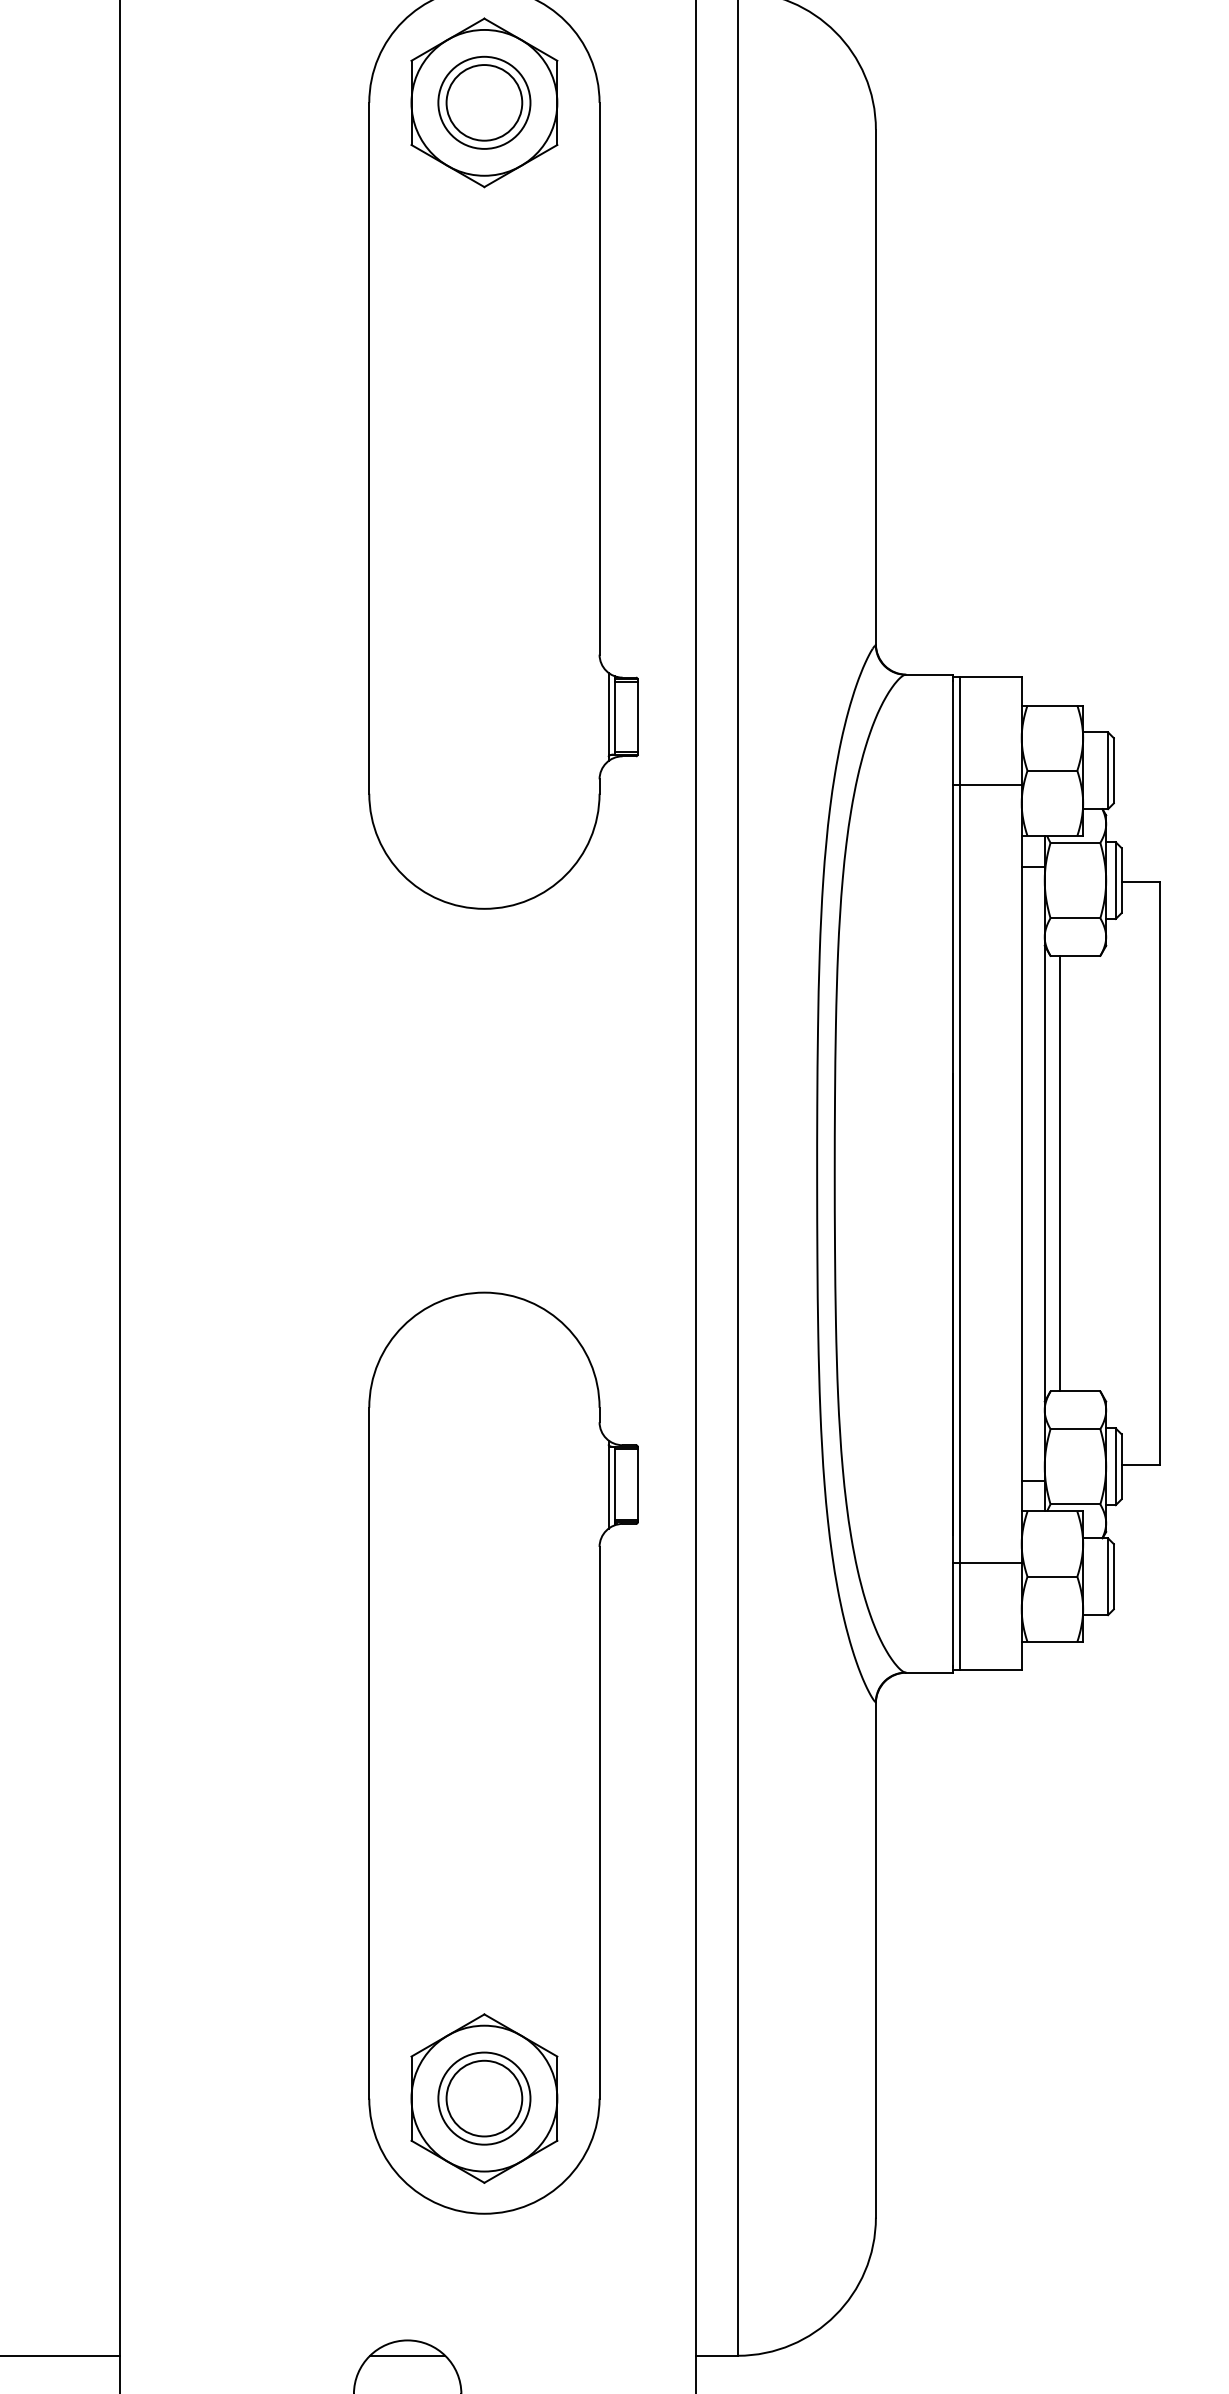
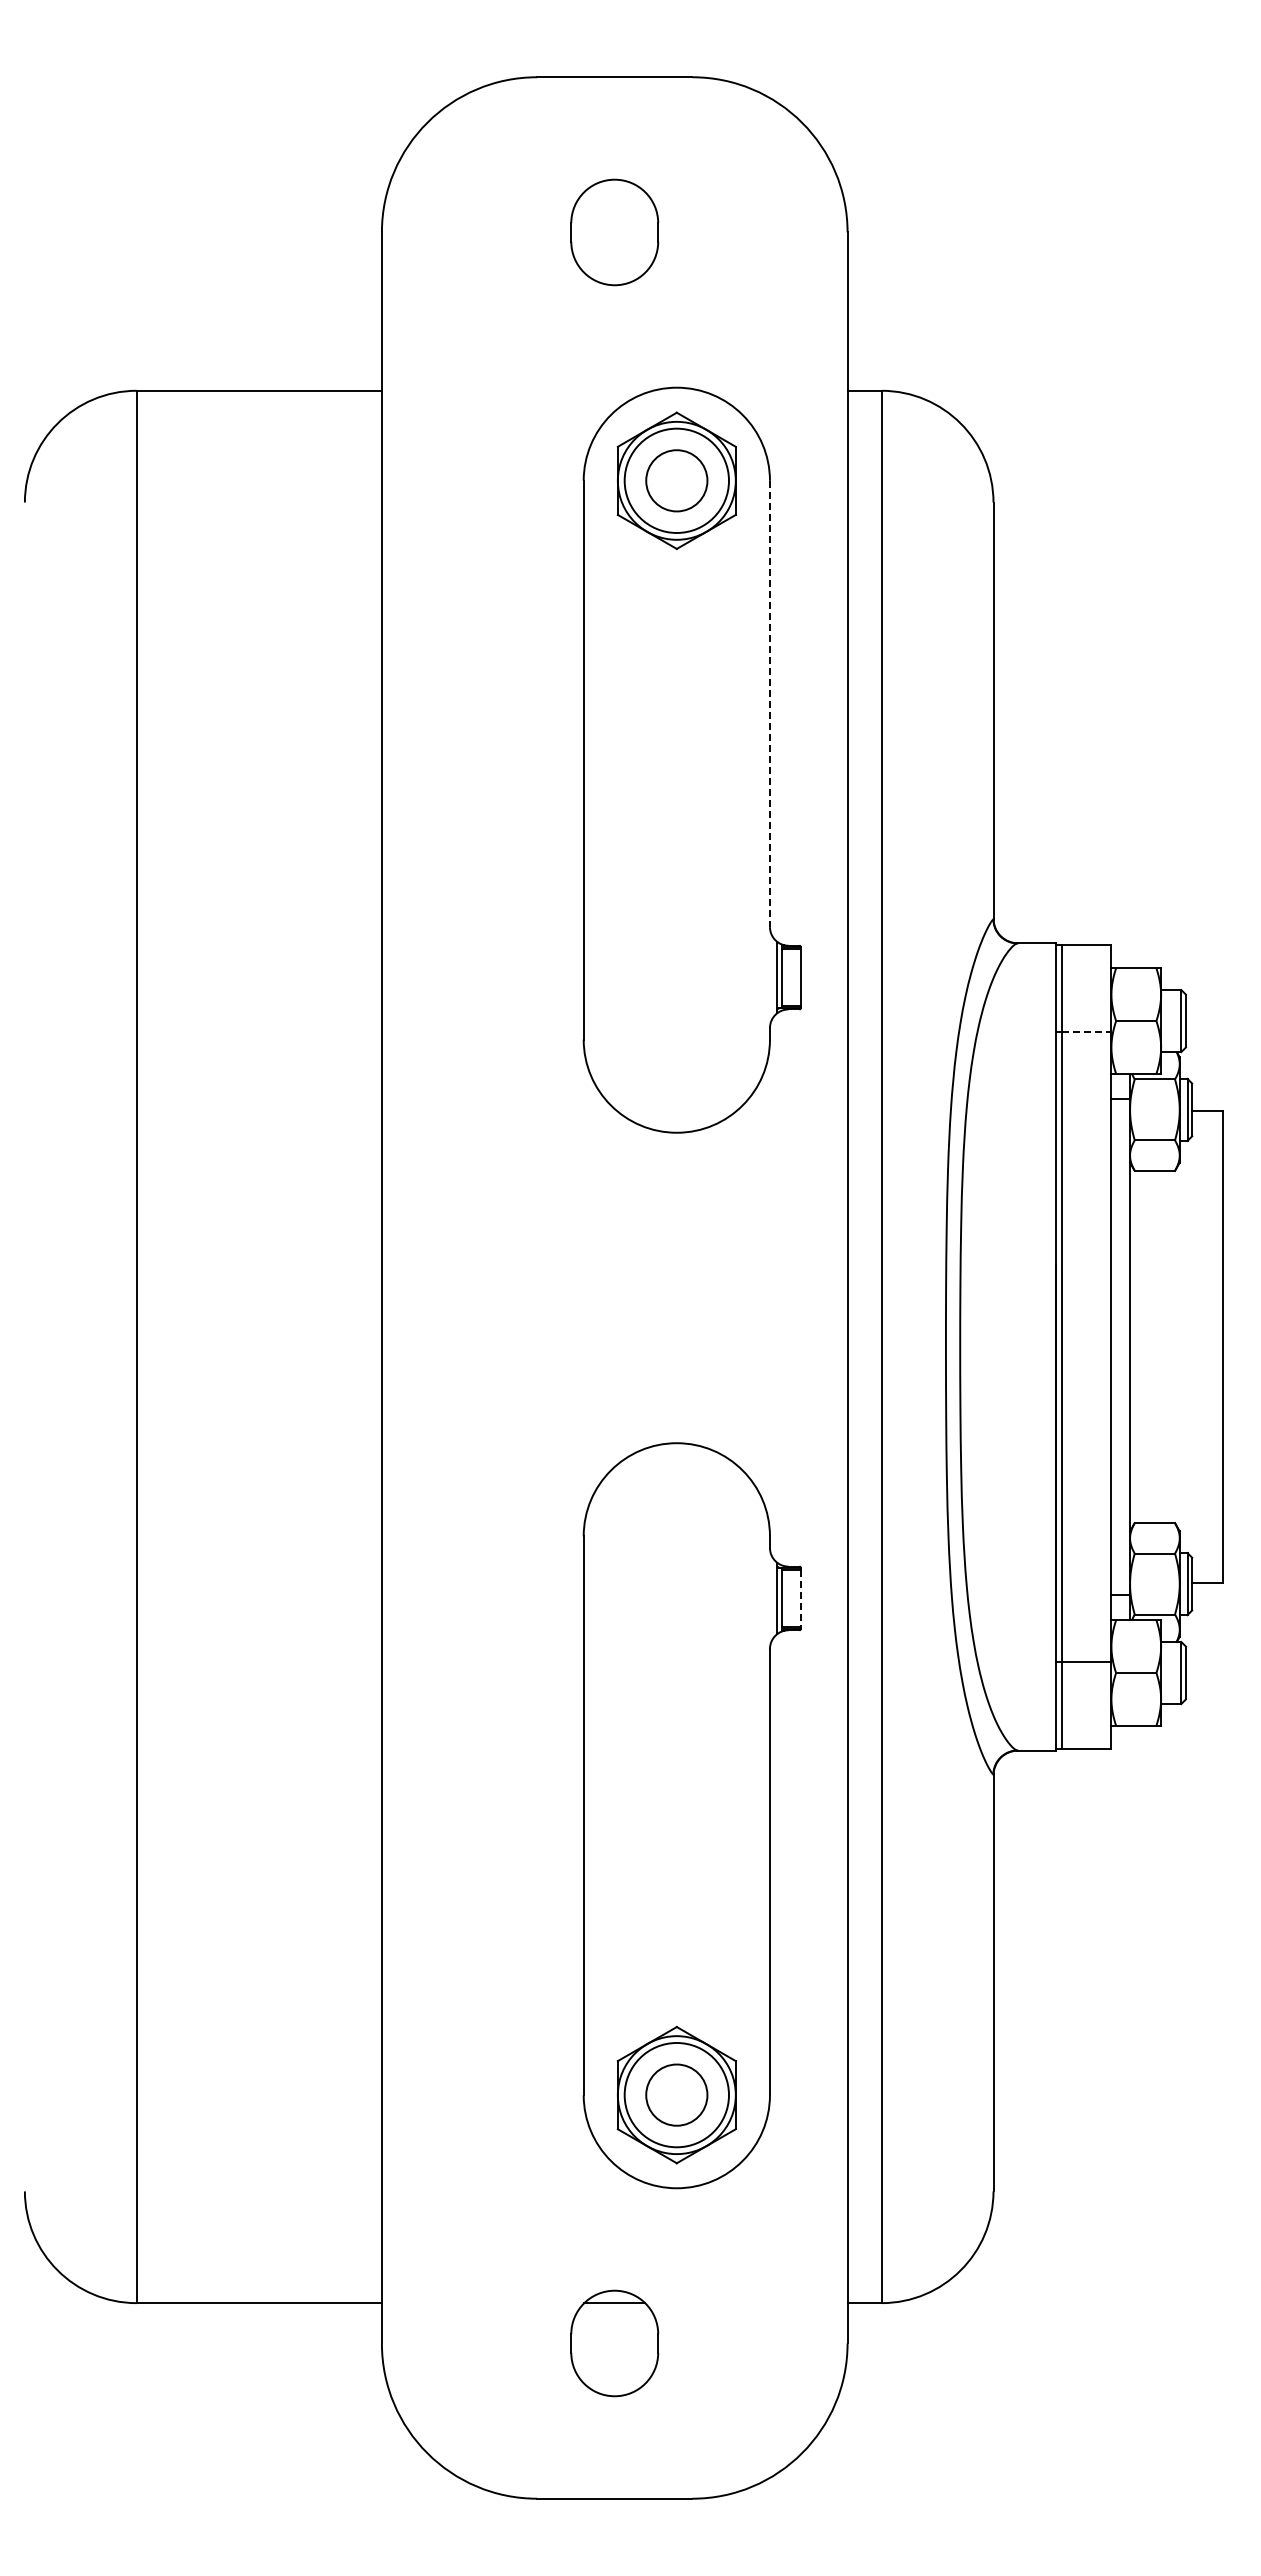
circle: (484, 102) -> (676, 480), size x1.4
line: (598, 379) -> (769, 704), solid -> dashed
line: (990, 784) -> (1086, 1032), solid -> dashed
line: (1060, 1173) -> (1142, 1346), removed
line: (638, 1484) -> (801, 1598), solid -> dashed
circle: (484, 2097) -> (676, 2094), size x1.4

